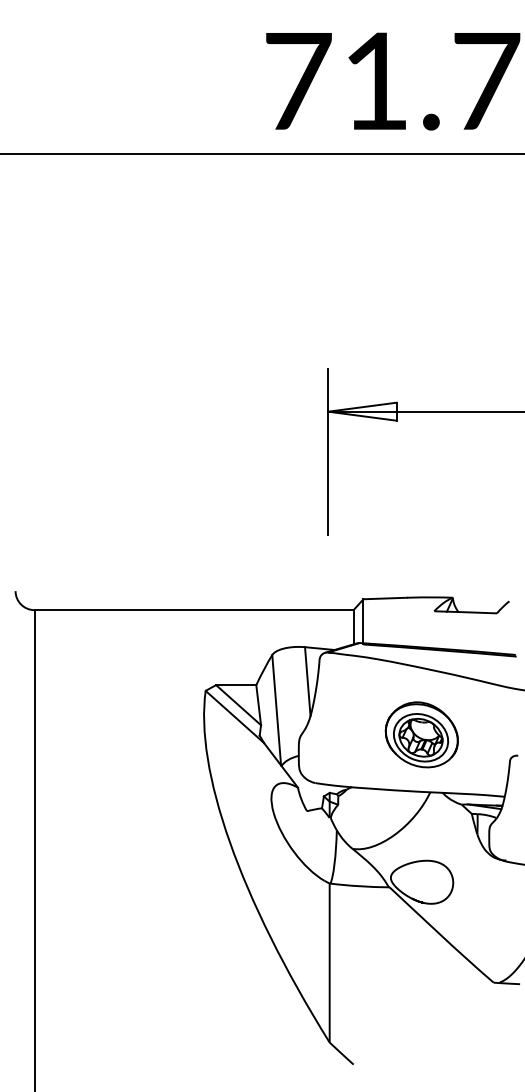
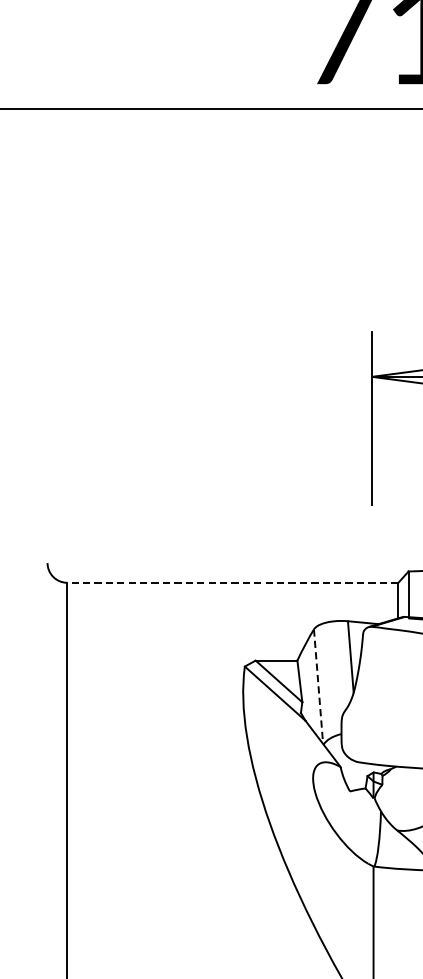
line: (194, 610) -> (233, 583), solid -> dashed
line: (276, 710) -> (318, 686), solid -> dashed

